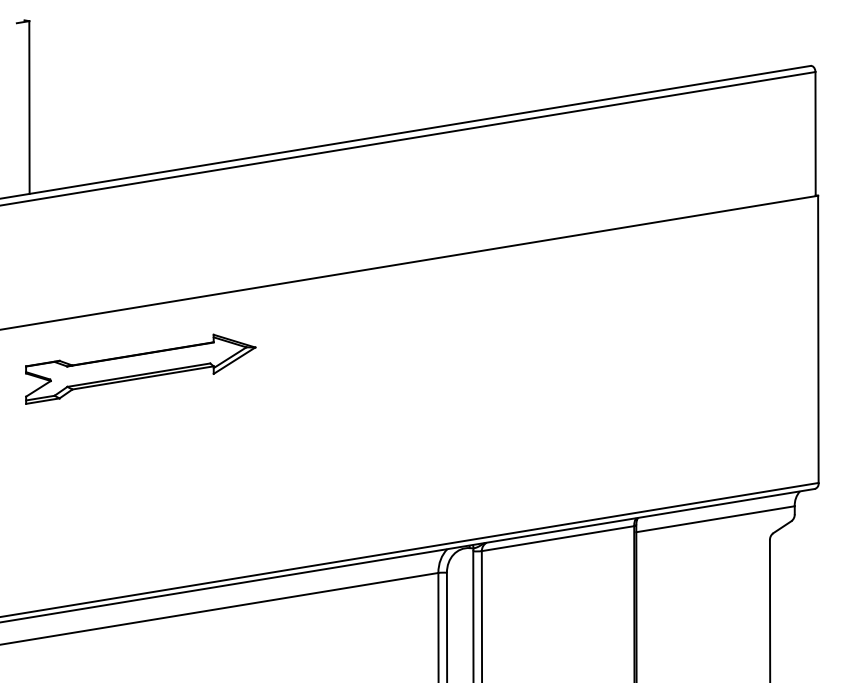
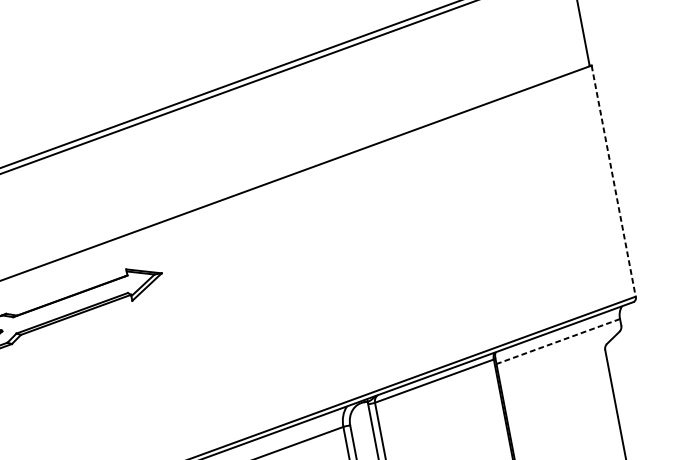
line: (818, 339) -> (613, 181), solid -> dashed
line: (715, 519) -> (558, 341), solid -> dashed

